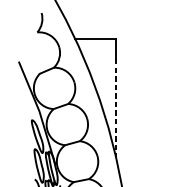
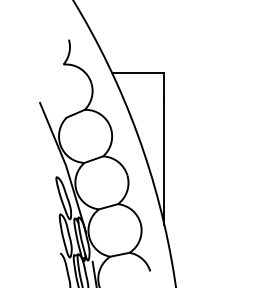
line: (116, 108) -> (164, 162), dashed -> solid

